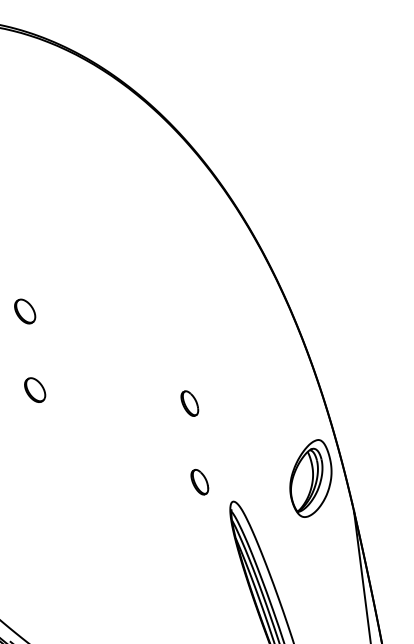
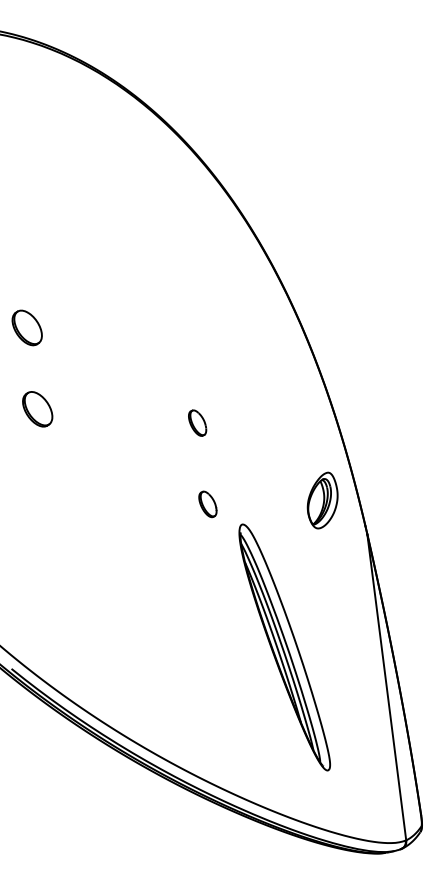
part: (25, 311) -> (27, 327), size x1.4
part: (34, 389) -> (37, 408), size x1.4
part: (310, 478) -> (322, 500), size x0.7

